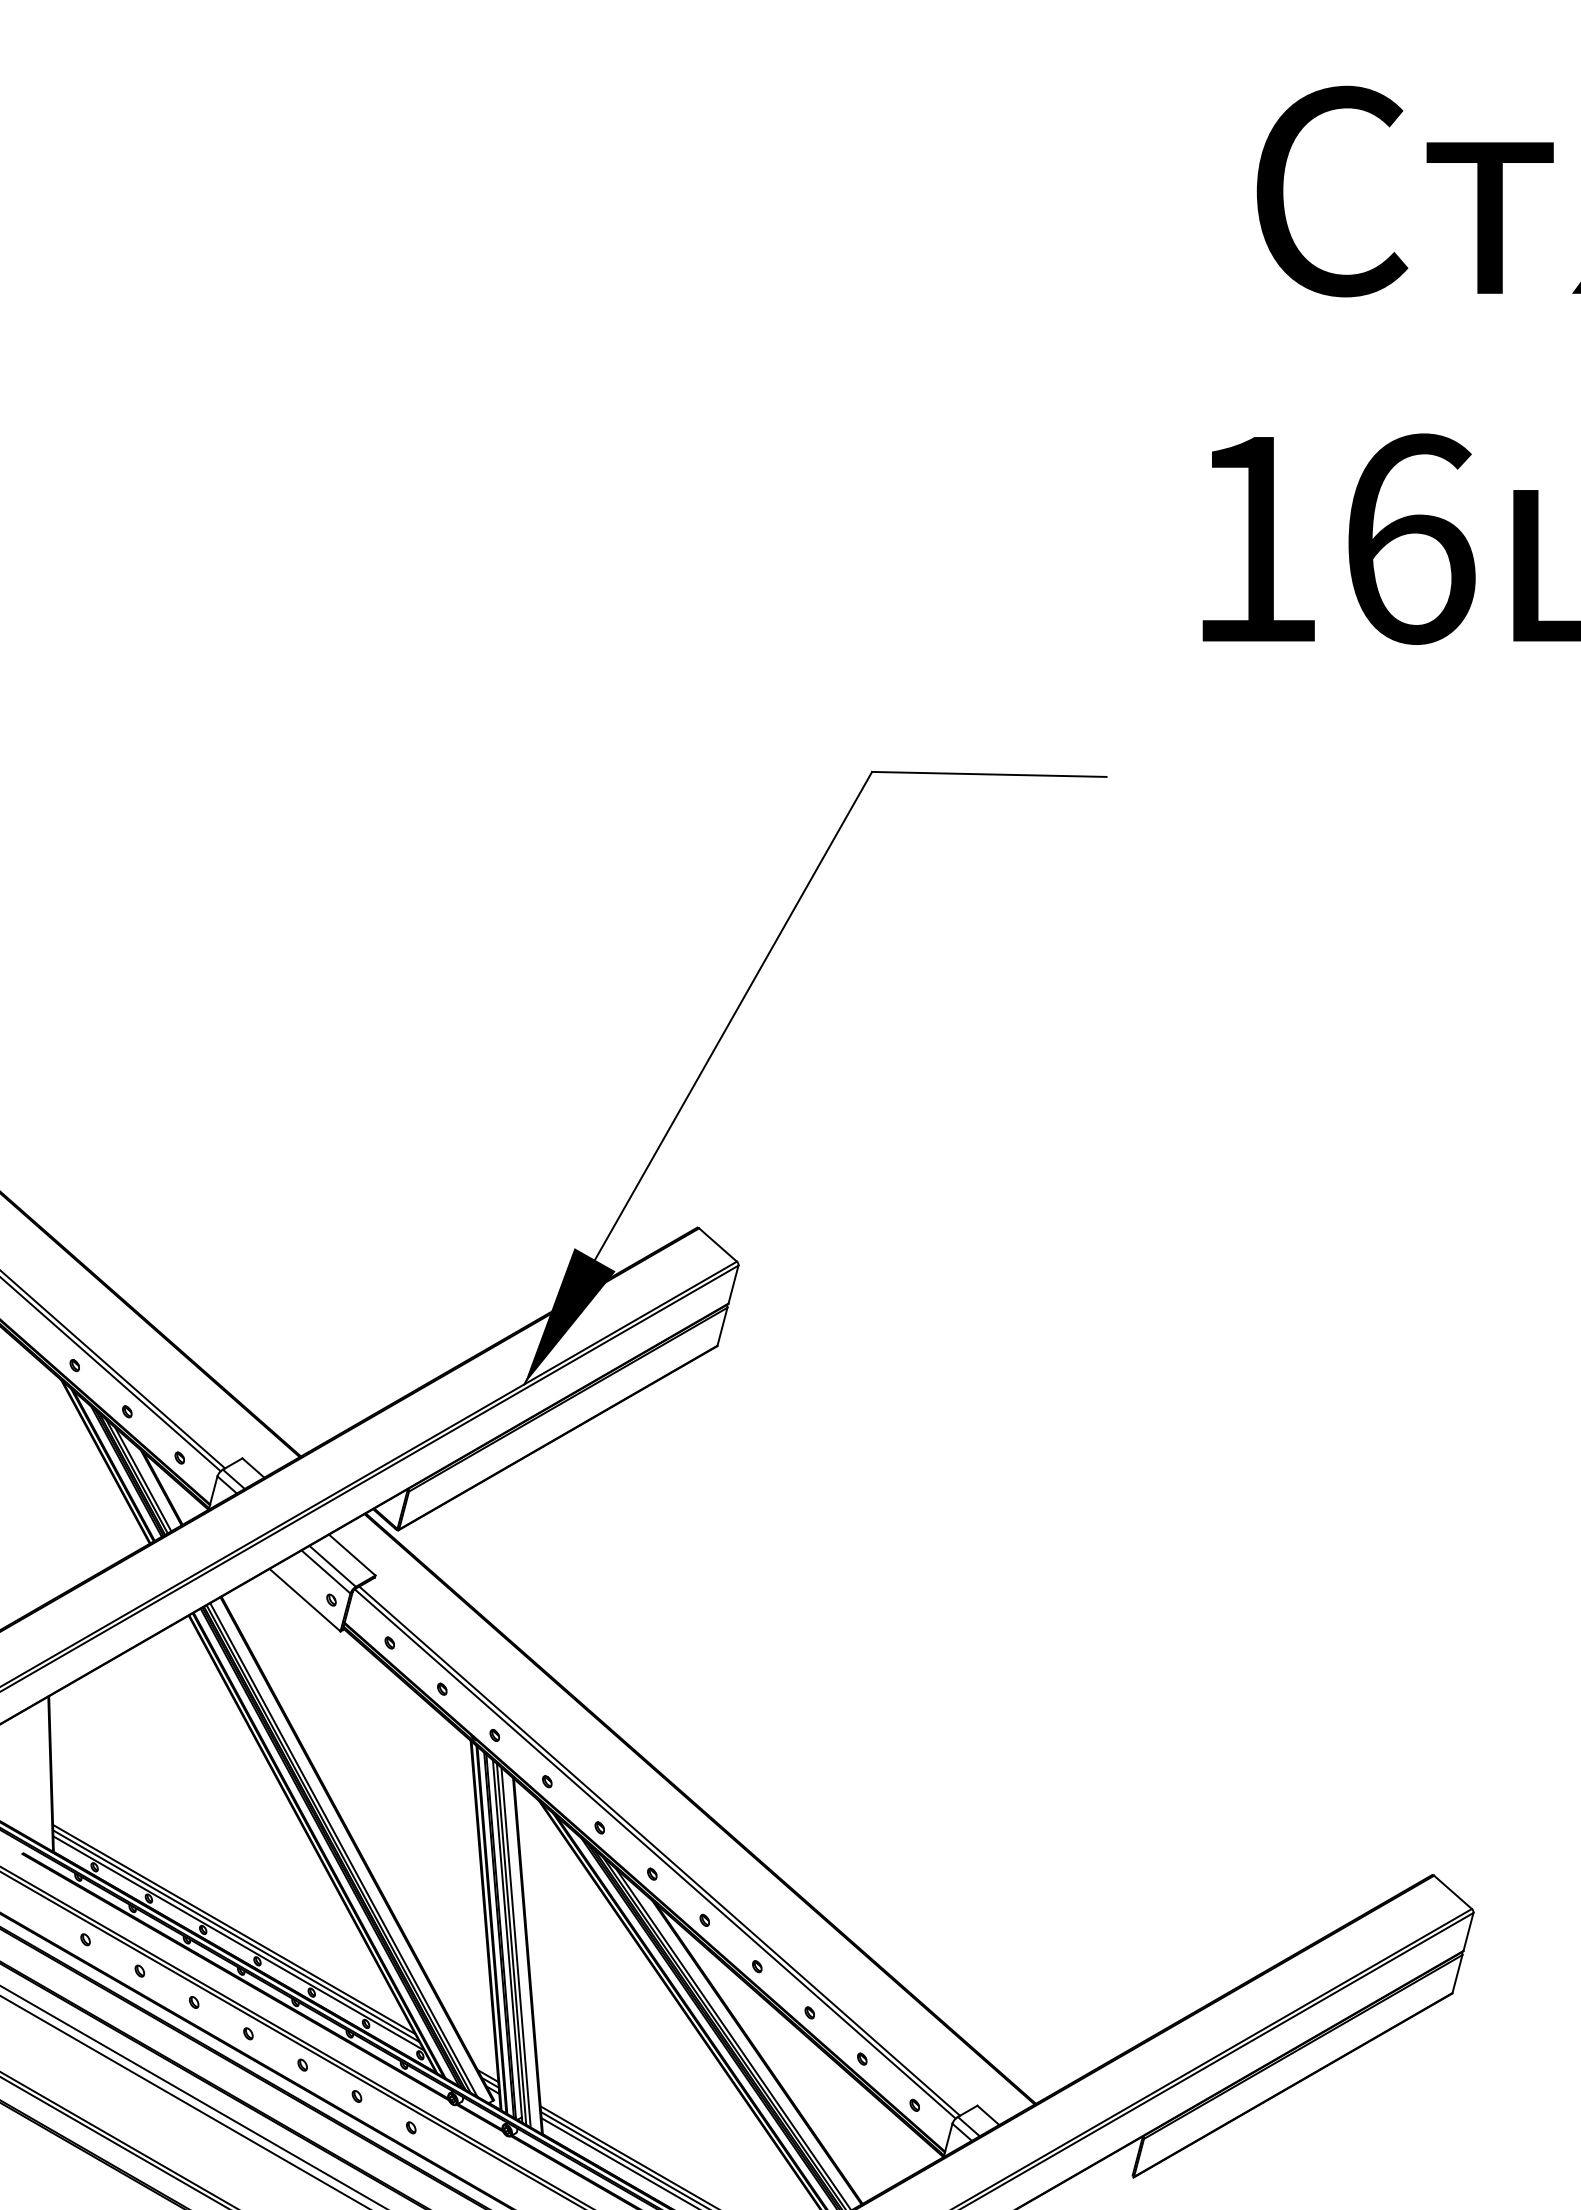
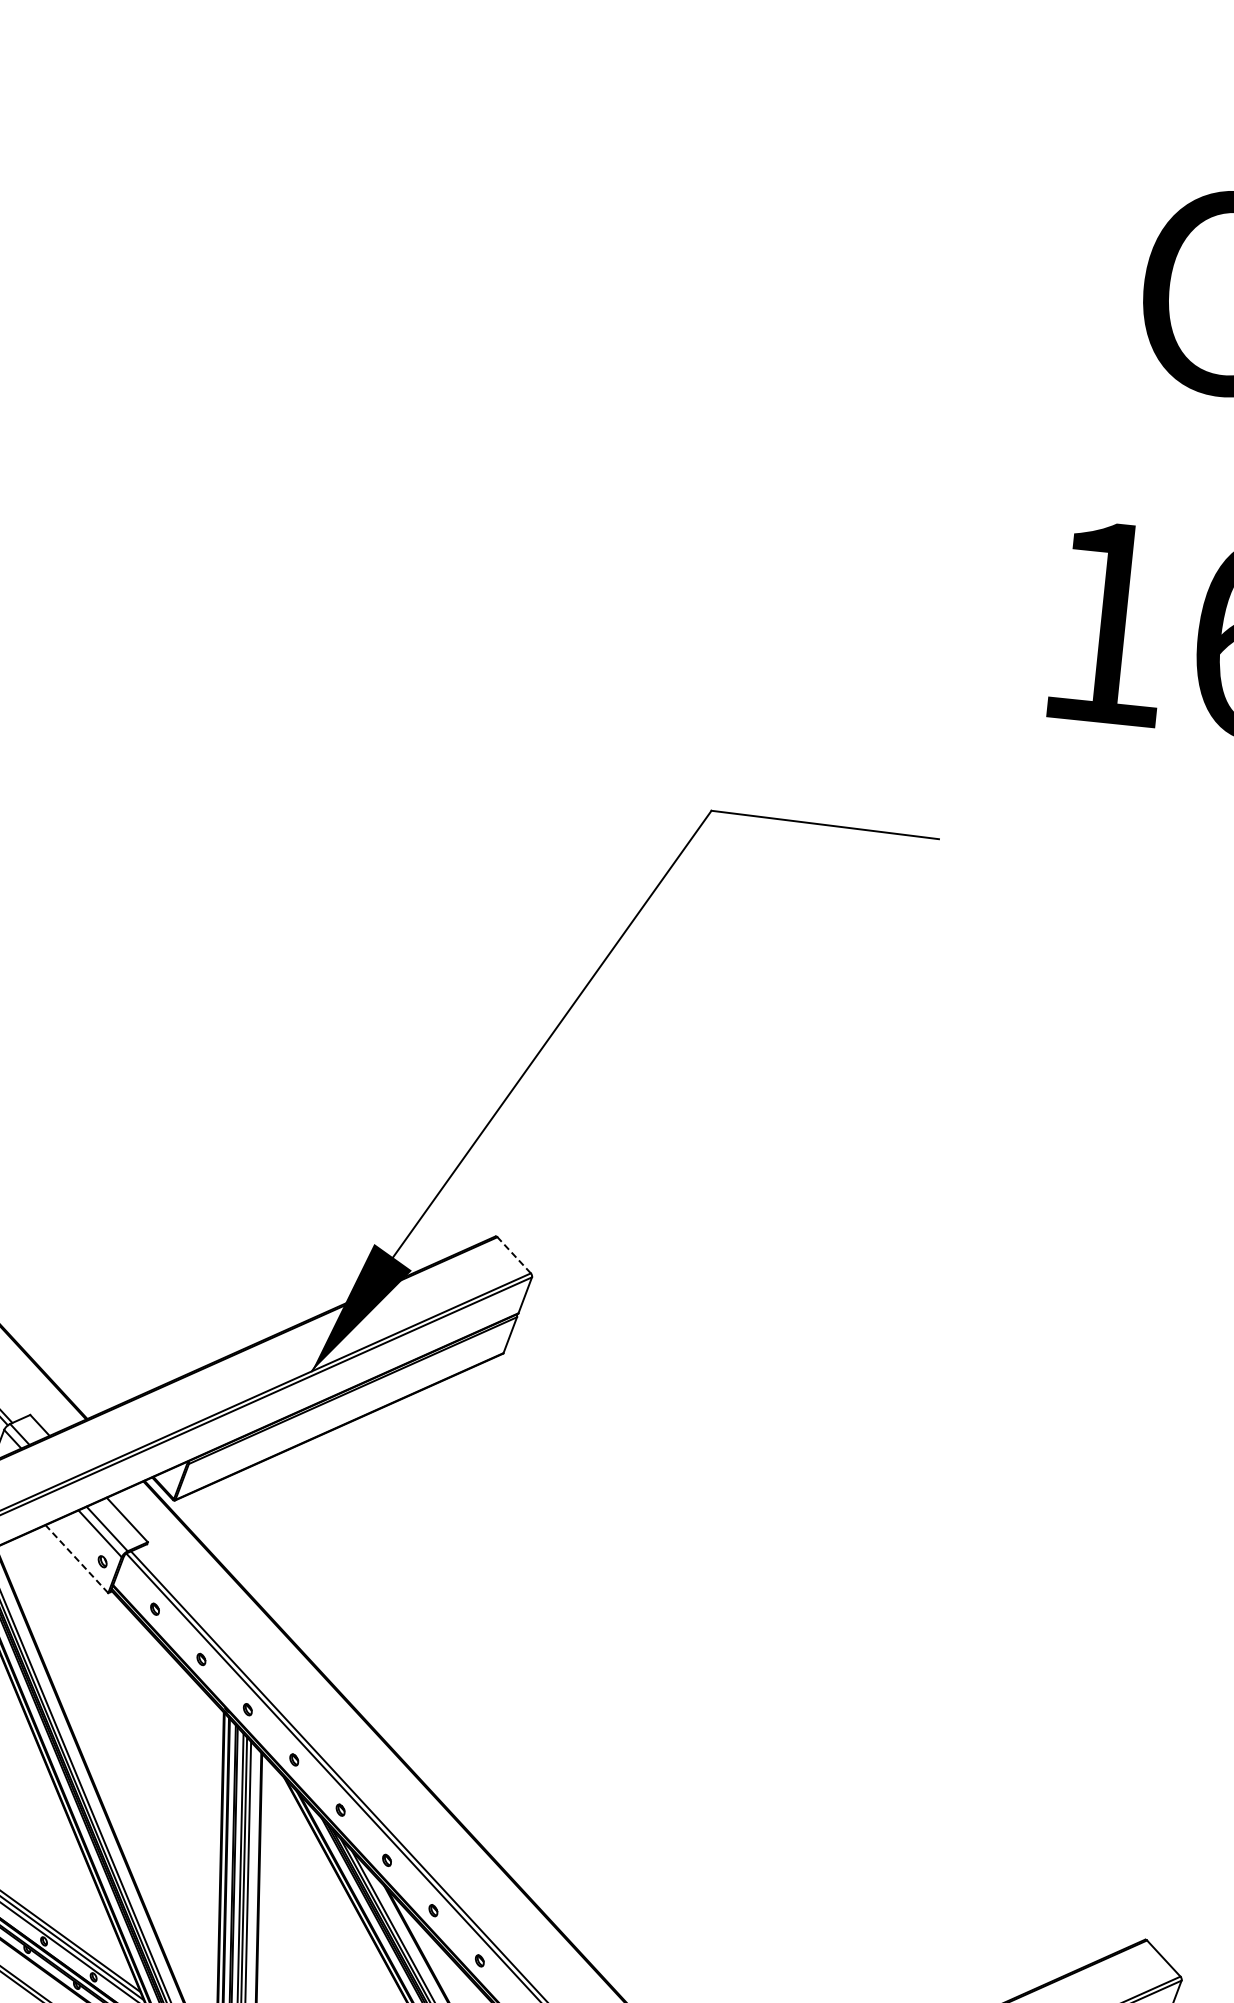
line: (717, 1244) -> (513, 1254), solid -> dashed
line: (304, 1599) -> (76, 1558), solid -> dashed

